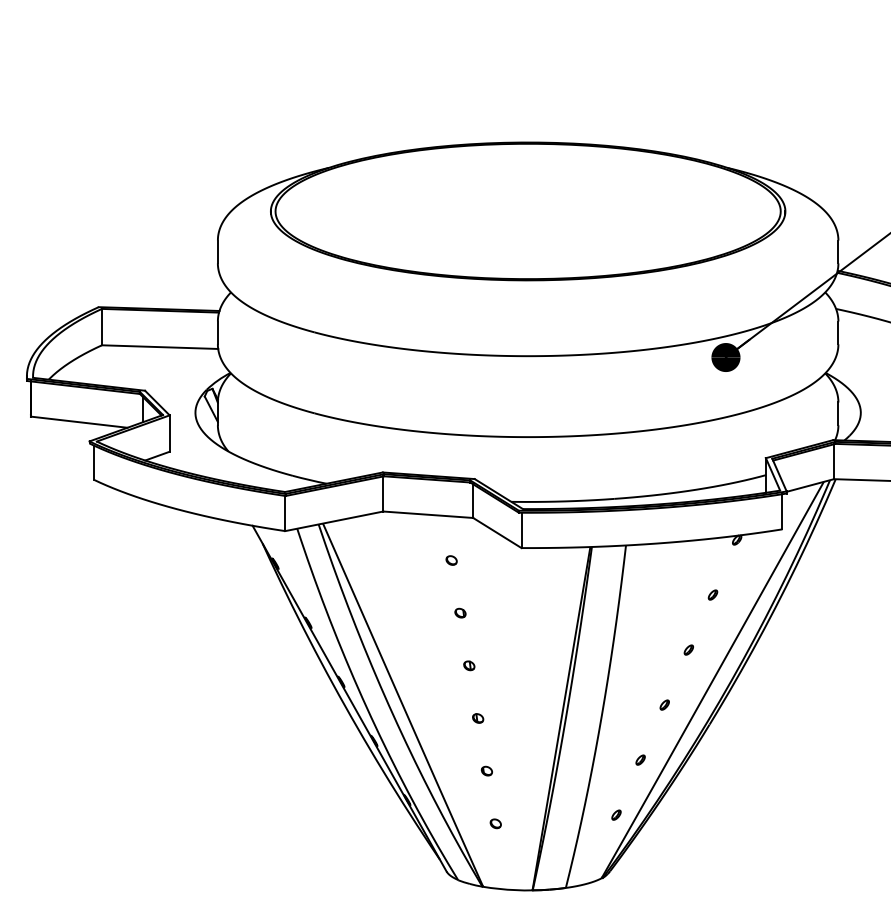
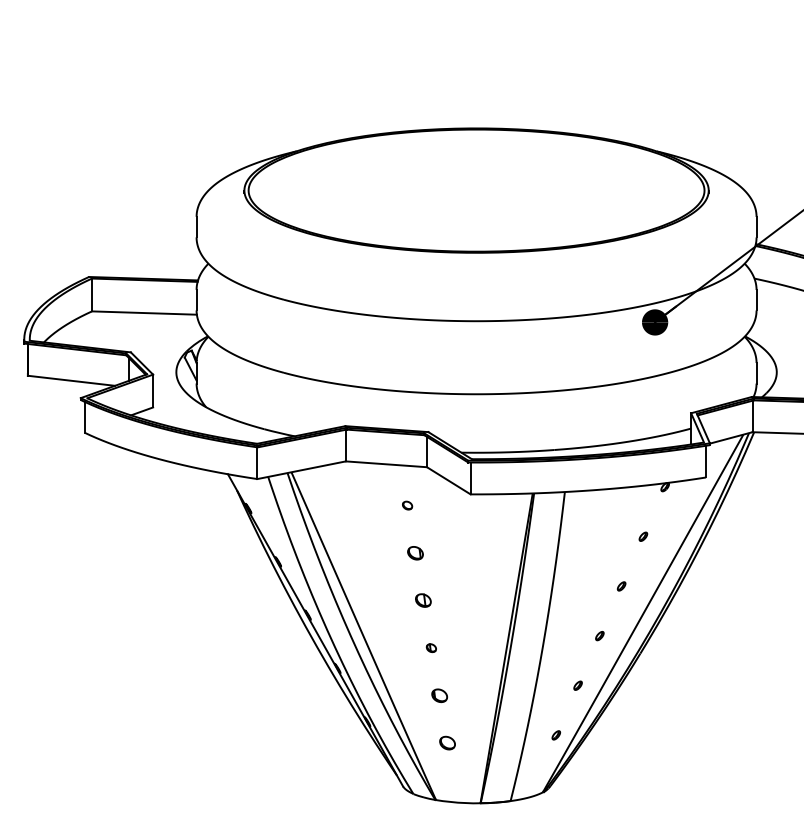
part: (460, 612) -> (415, 552), size x1.6
part: (469, 665) -> (423, 600), size x1.6
part: (486, 770) -> (438, 695), size x1.6
part: (495, 823) -> (447, 742), size x1.6

